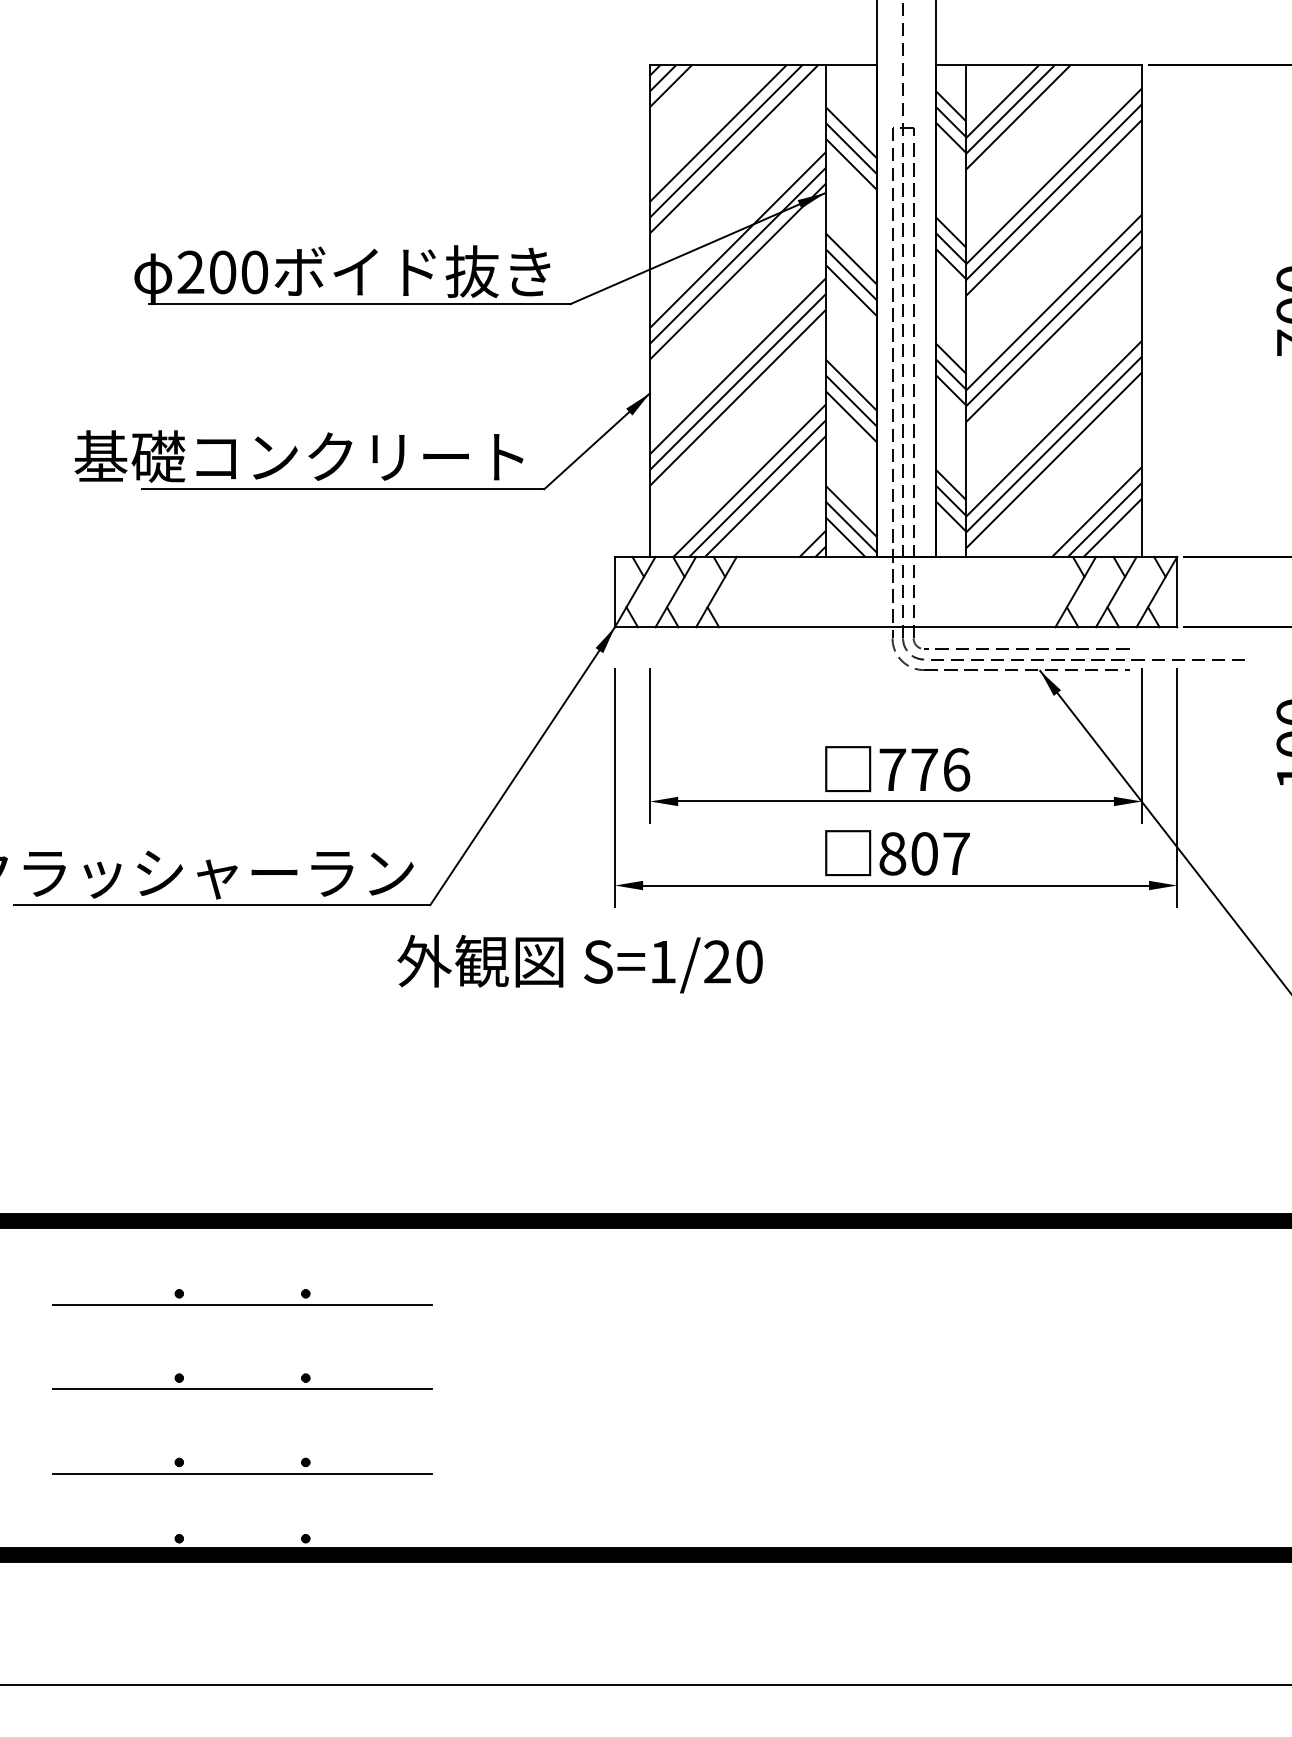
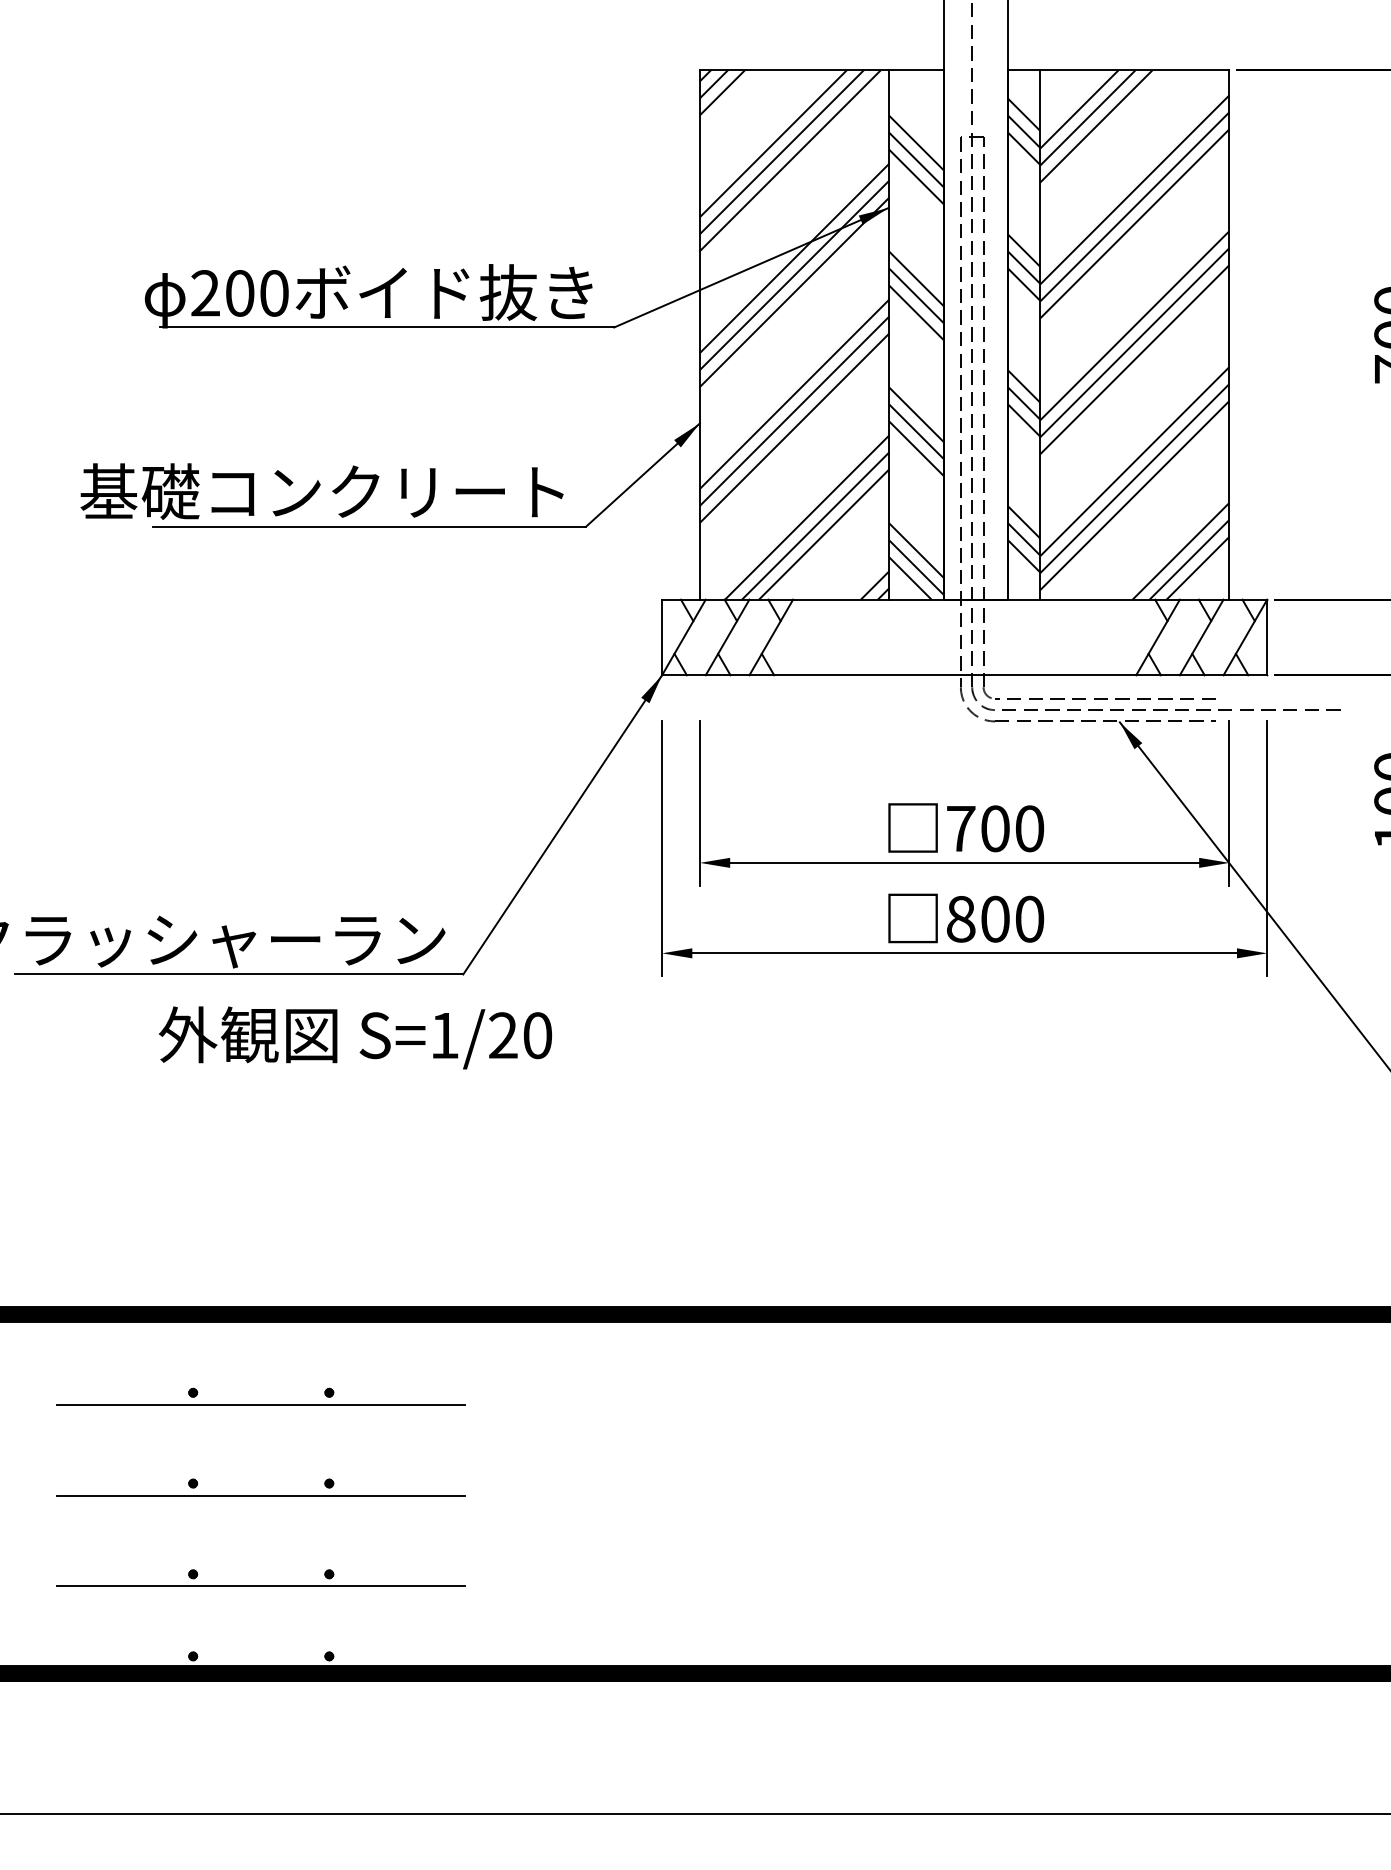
text: (940, 769) -> (1012, 828), 776 -> 700
text: (956, 853) -> (1029, 918), 807 -> 800
text: (579, 963) -> (354, 1037), moved

